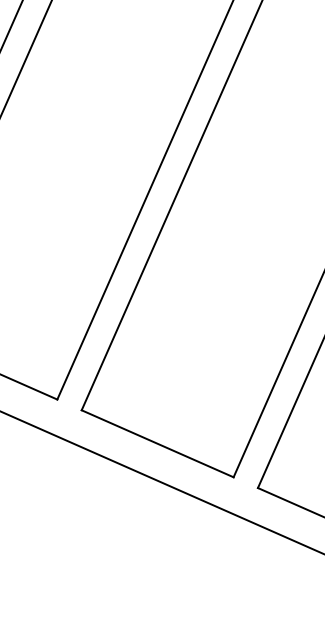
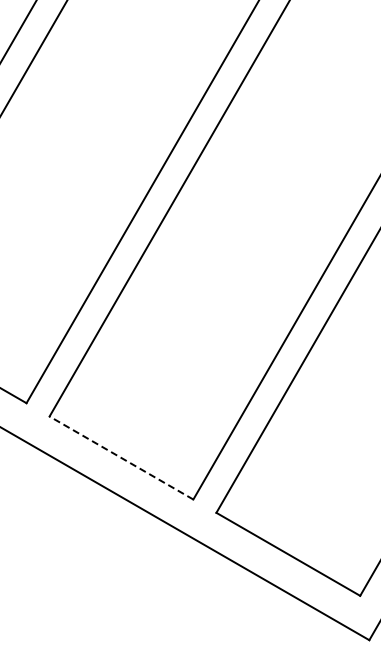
line: (157, 443) -> (121, 457), solid -> dashed

